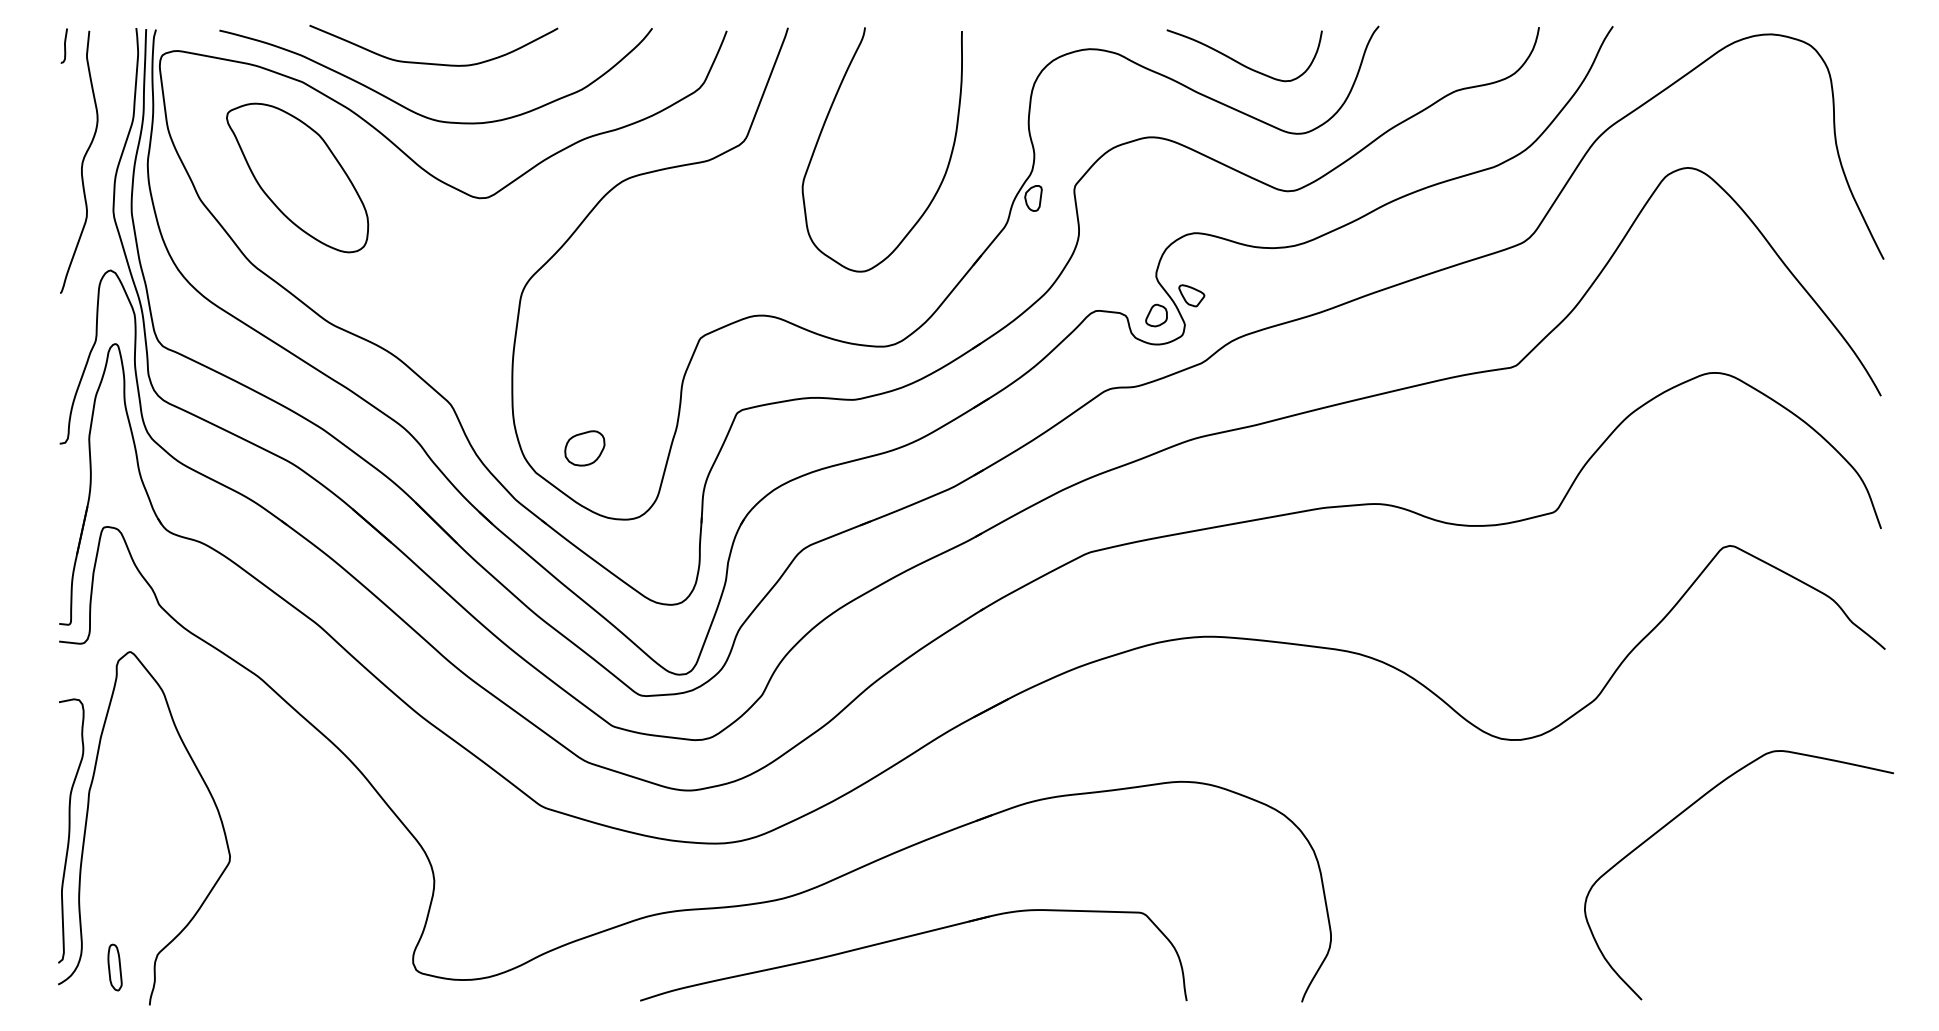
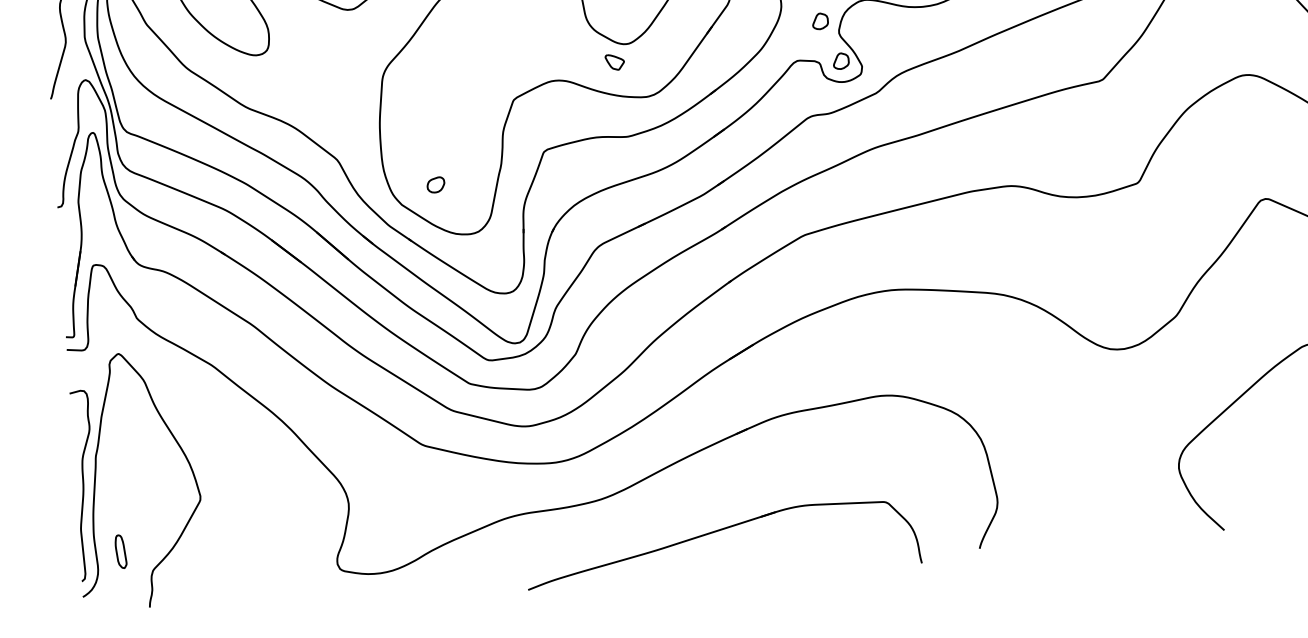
part: (1131, 258) -> (820, 21), added
part: (1191, 295) -> (614, 62), moved
part: (584, 448) -> (435, 185), size x0.6
part: (909, 937) -> (719, 531), moved
part: (114, 967) -> (120, 551), moved

